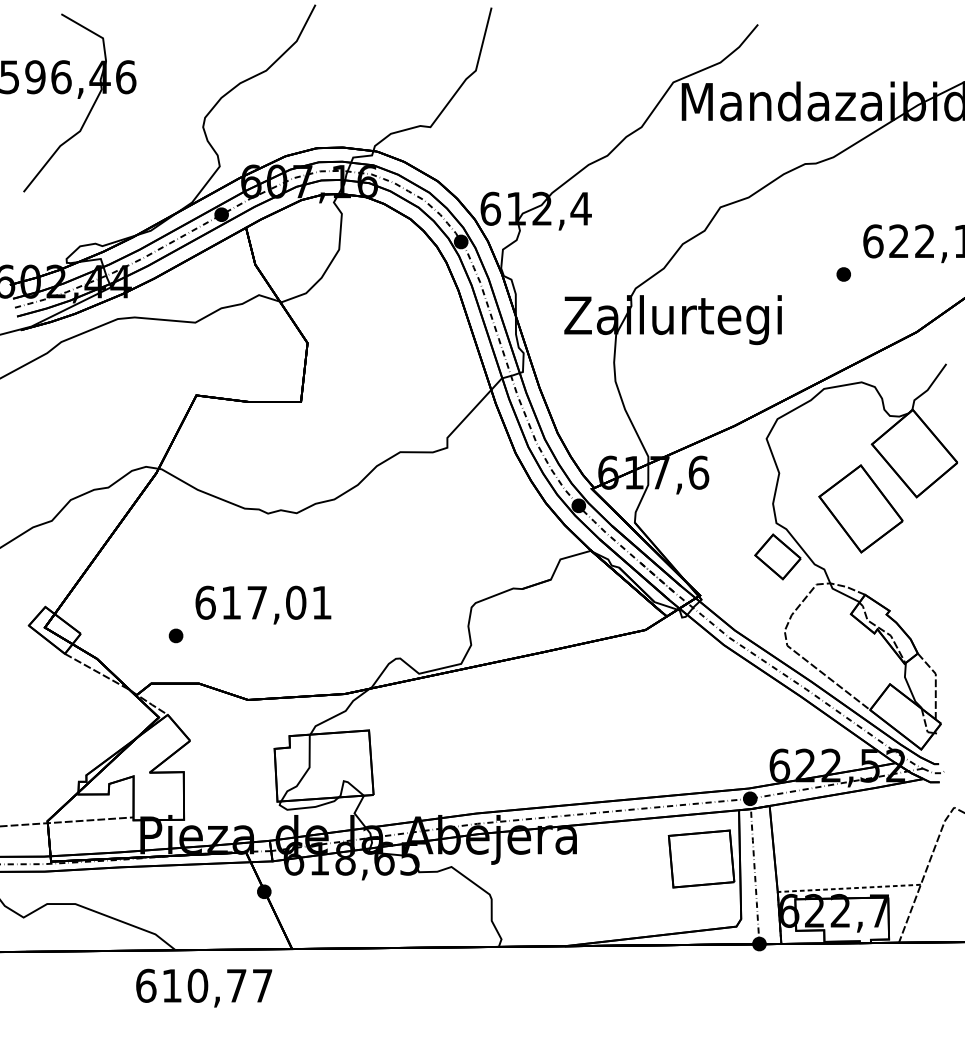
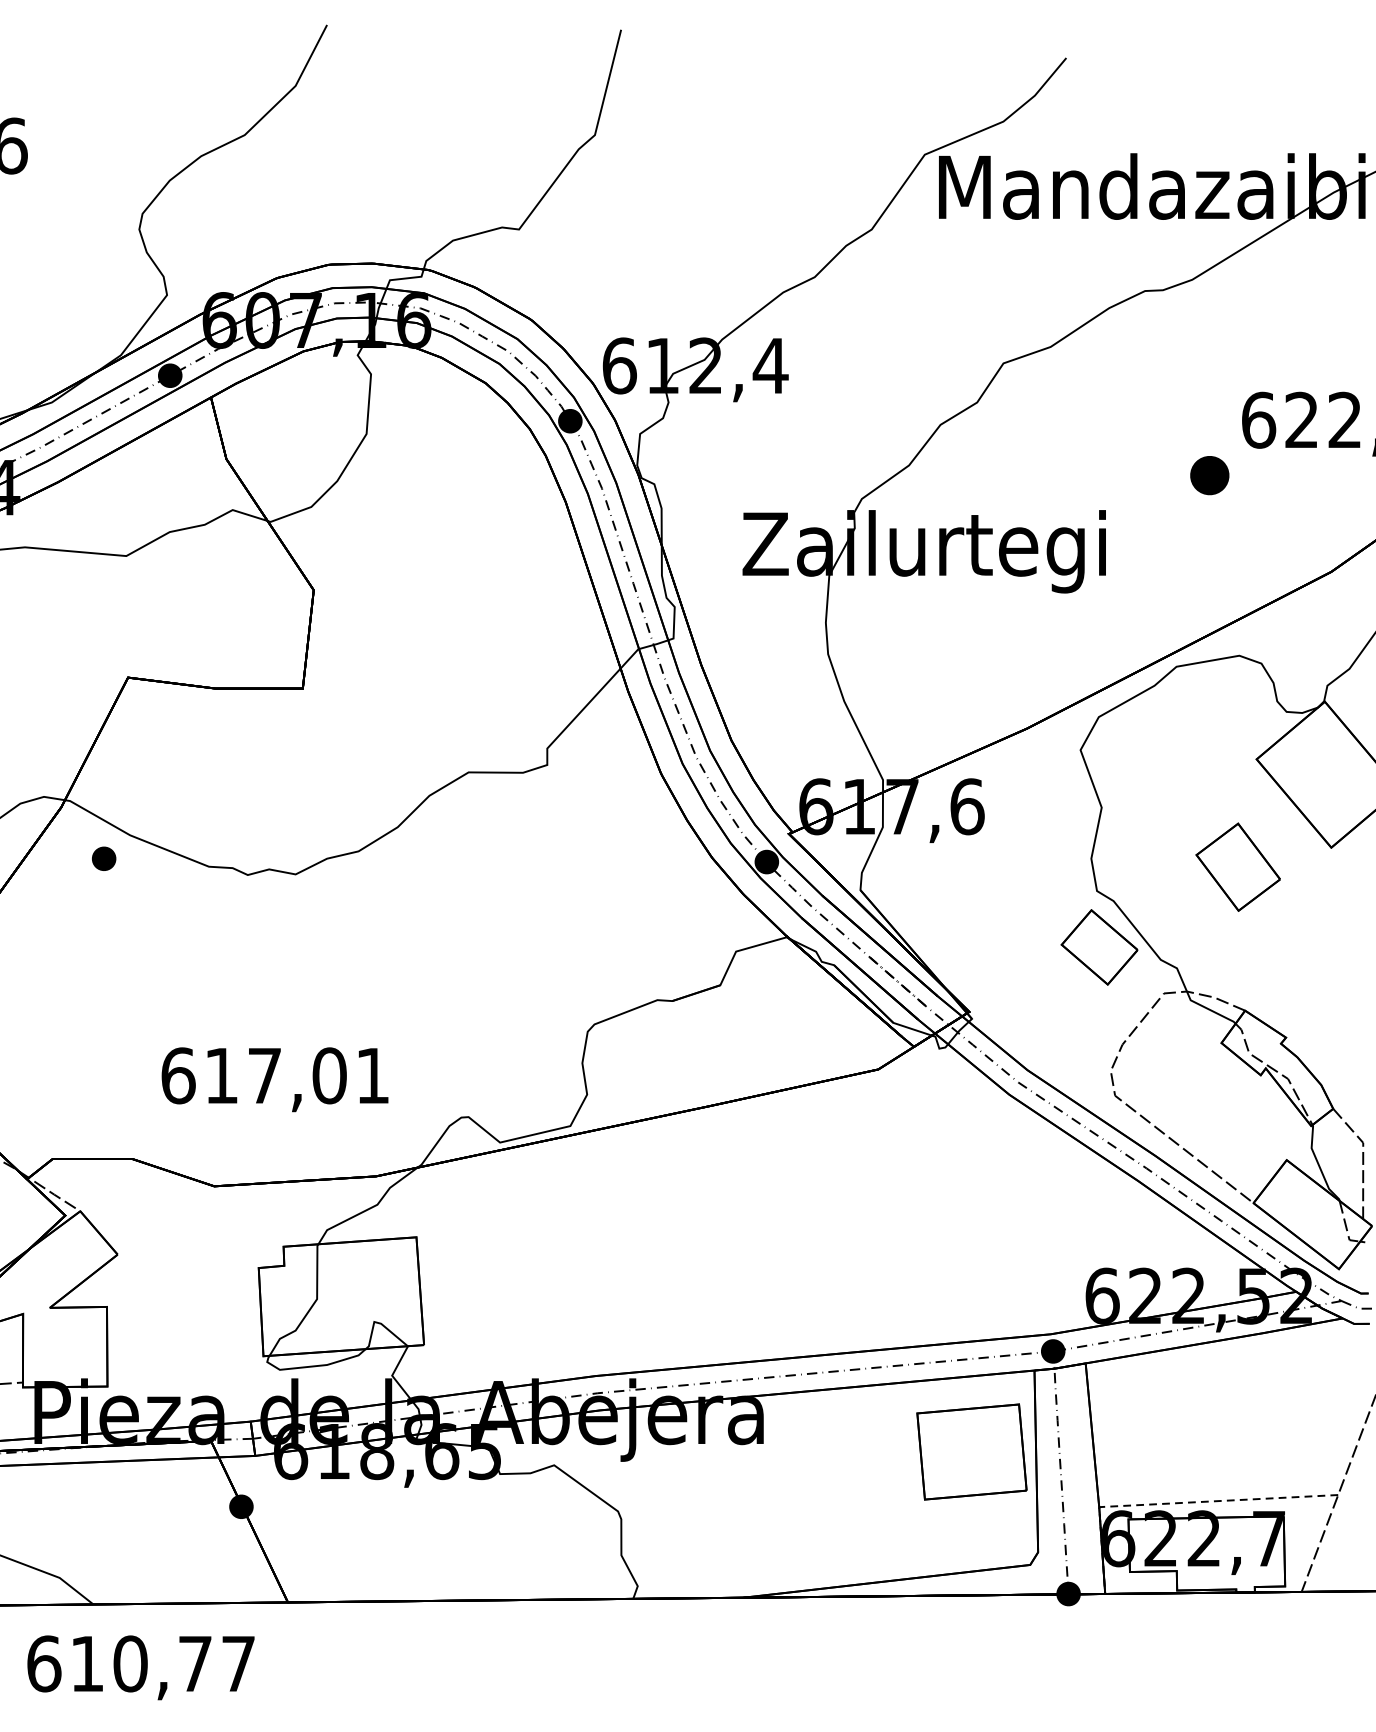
part: (843, 274) -> (1209, 475), size x1.6
part: (860, 508) -> (1237, 866), size x0.6
text: (263, 604) -> (275, 1078), moved
part: (175, 635) -> (103, 858), moved

